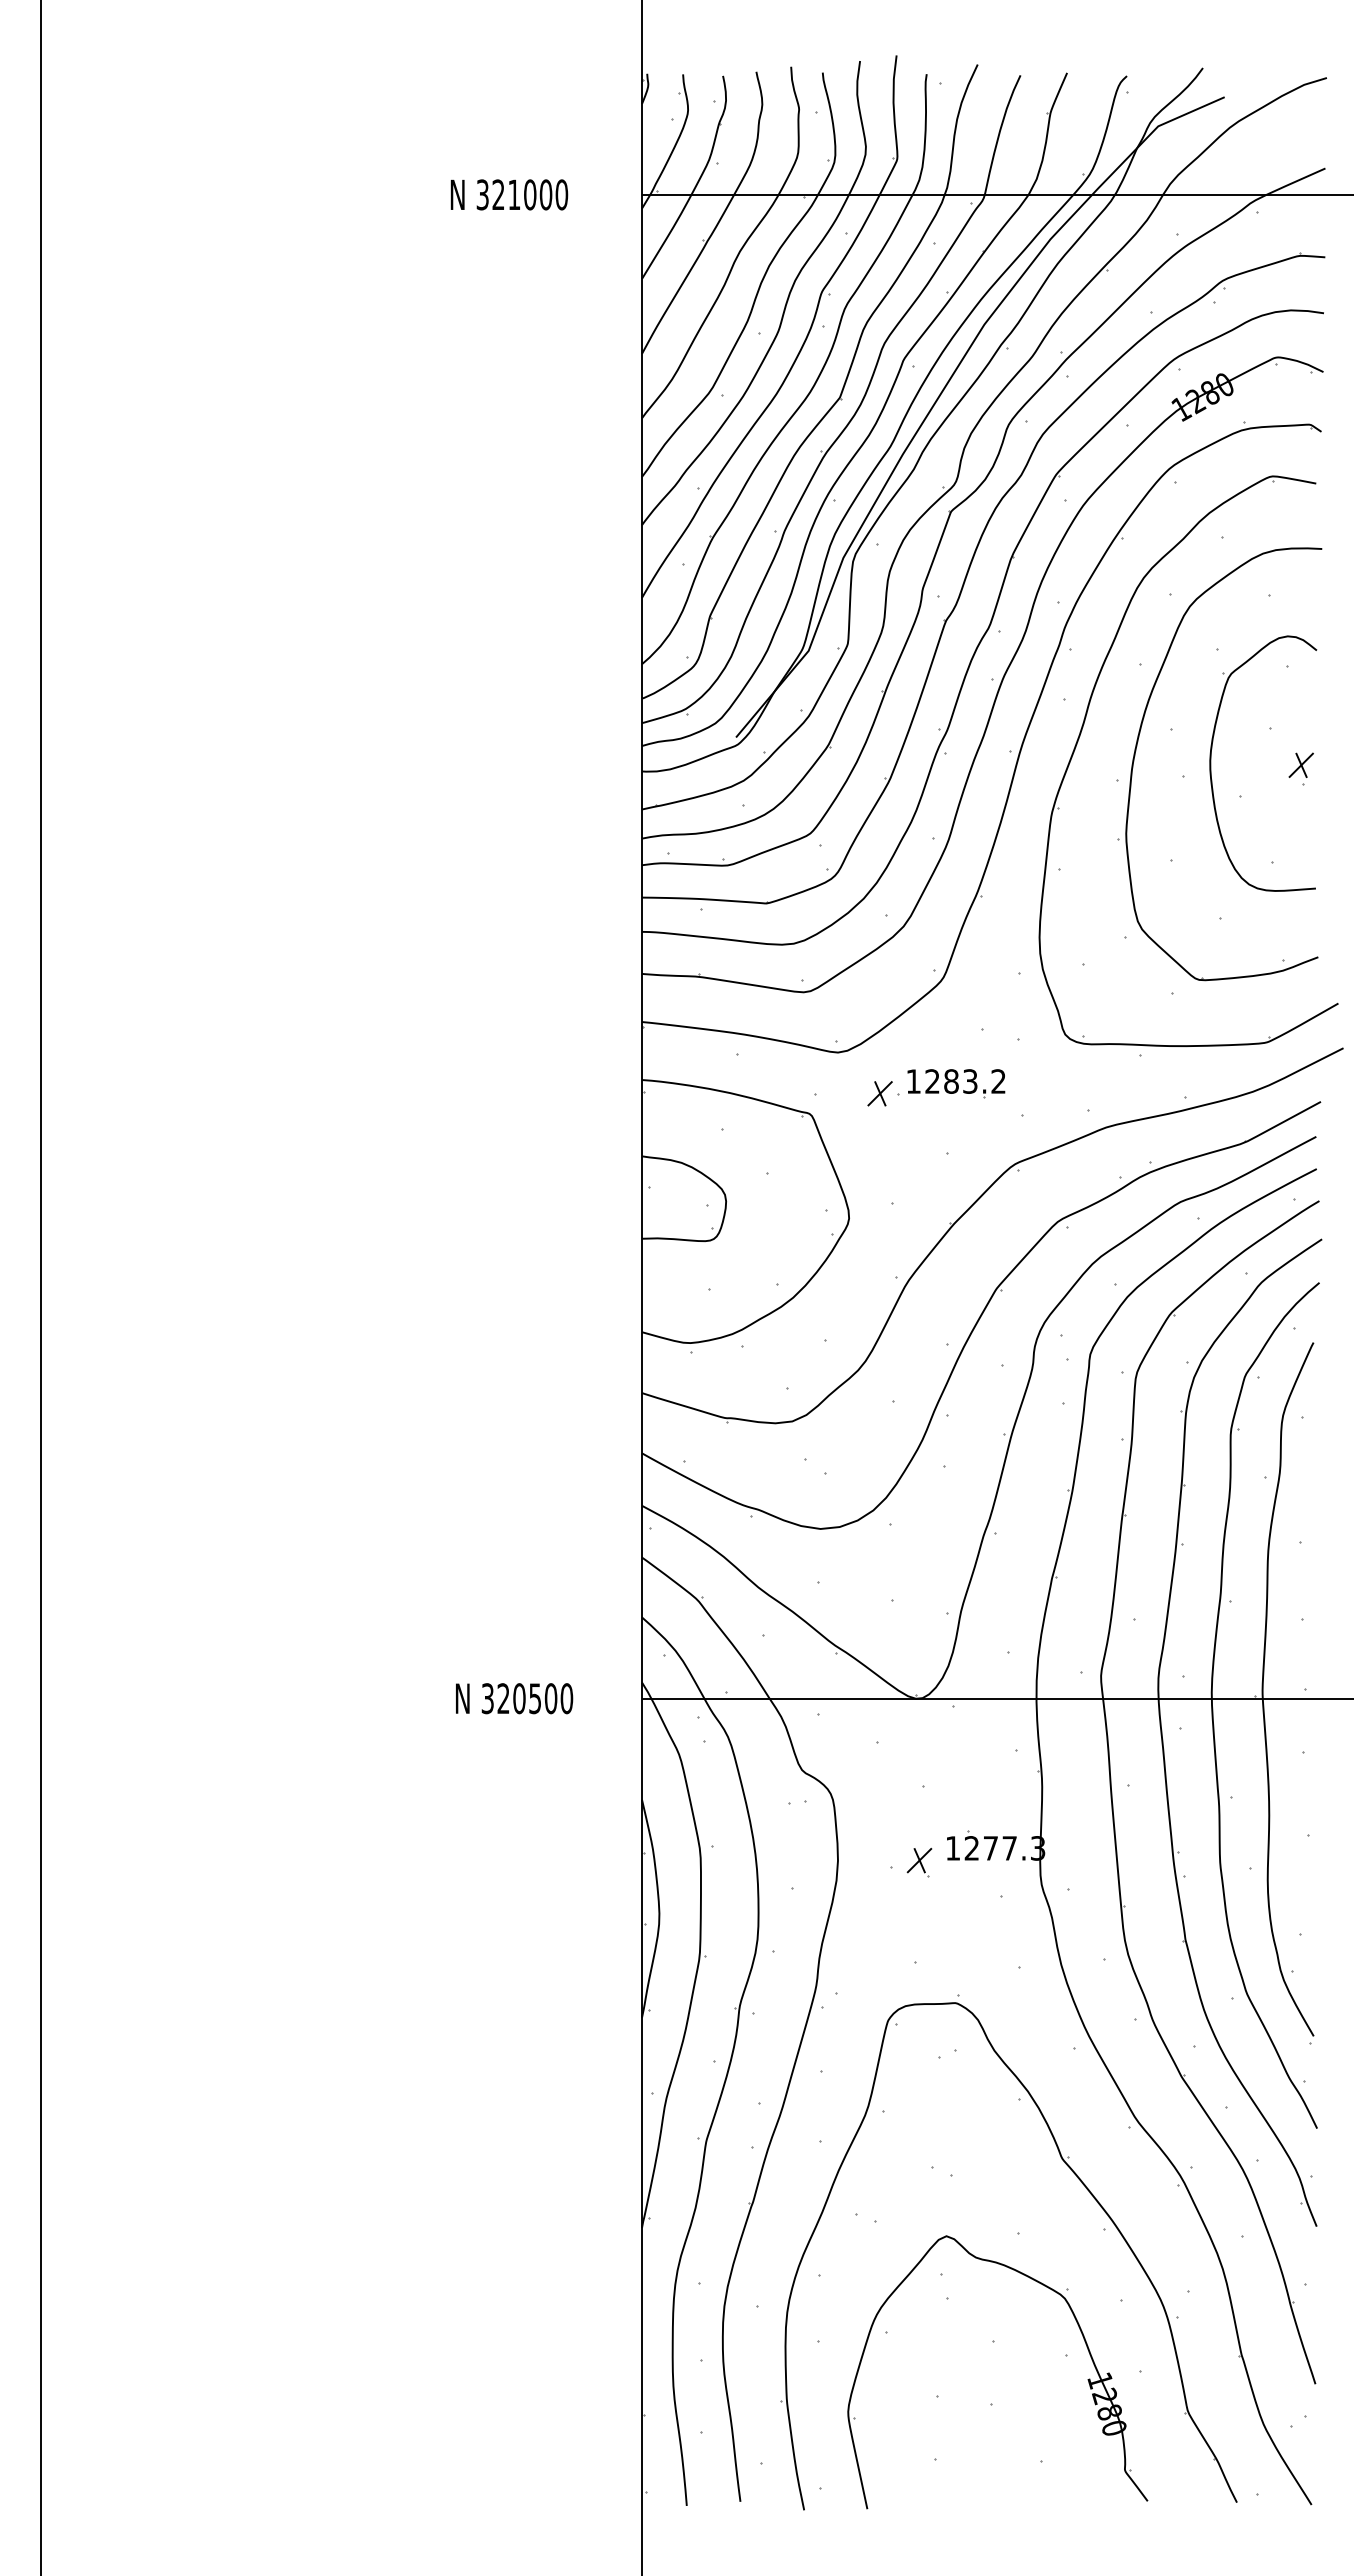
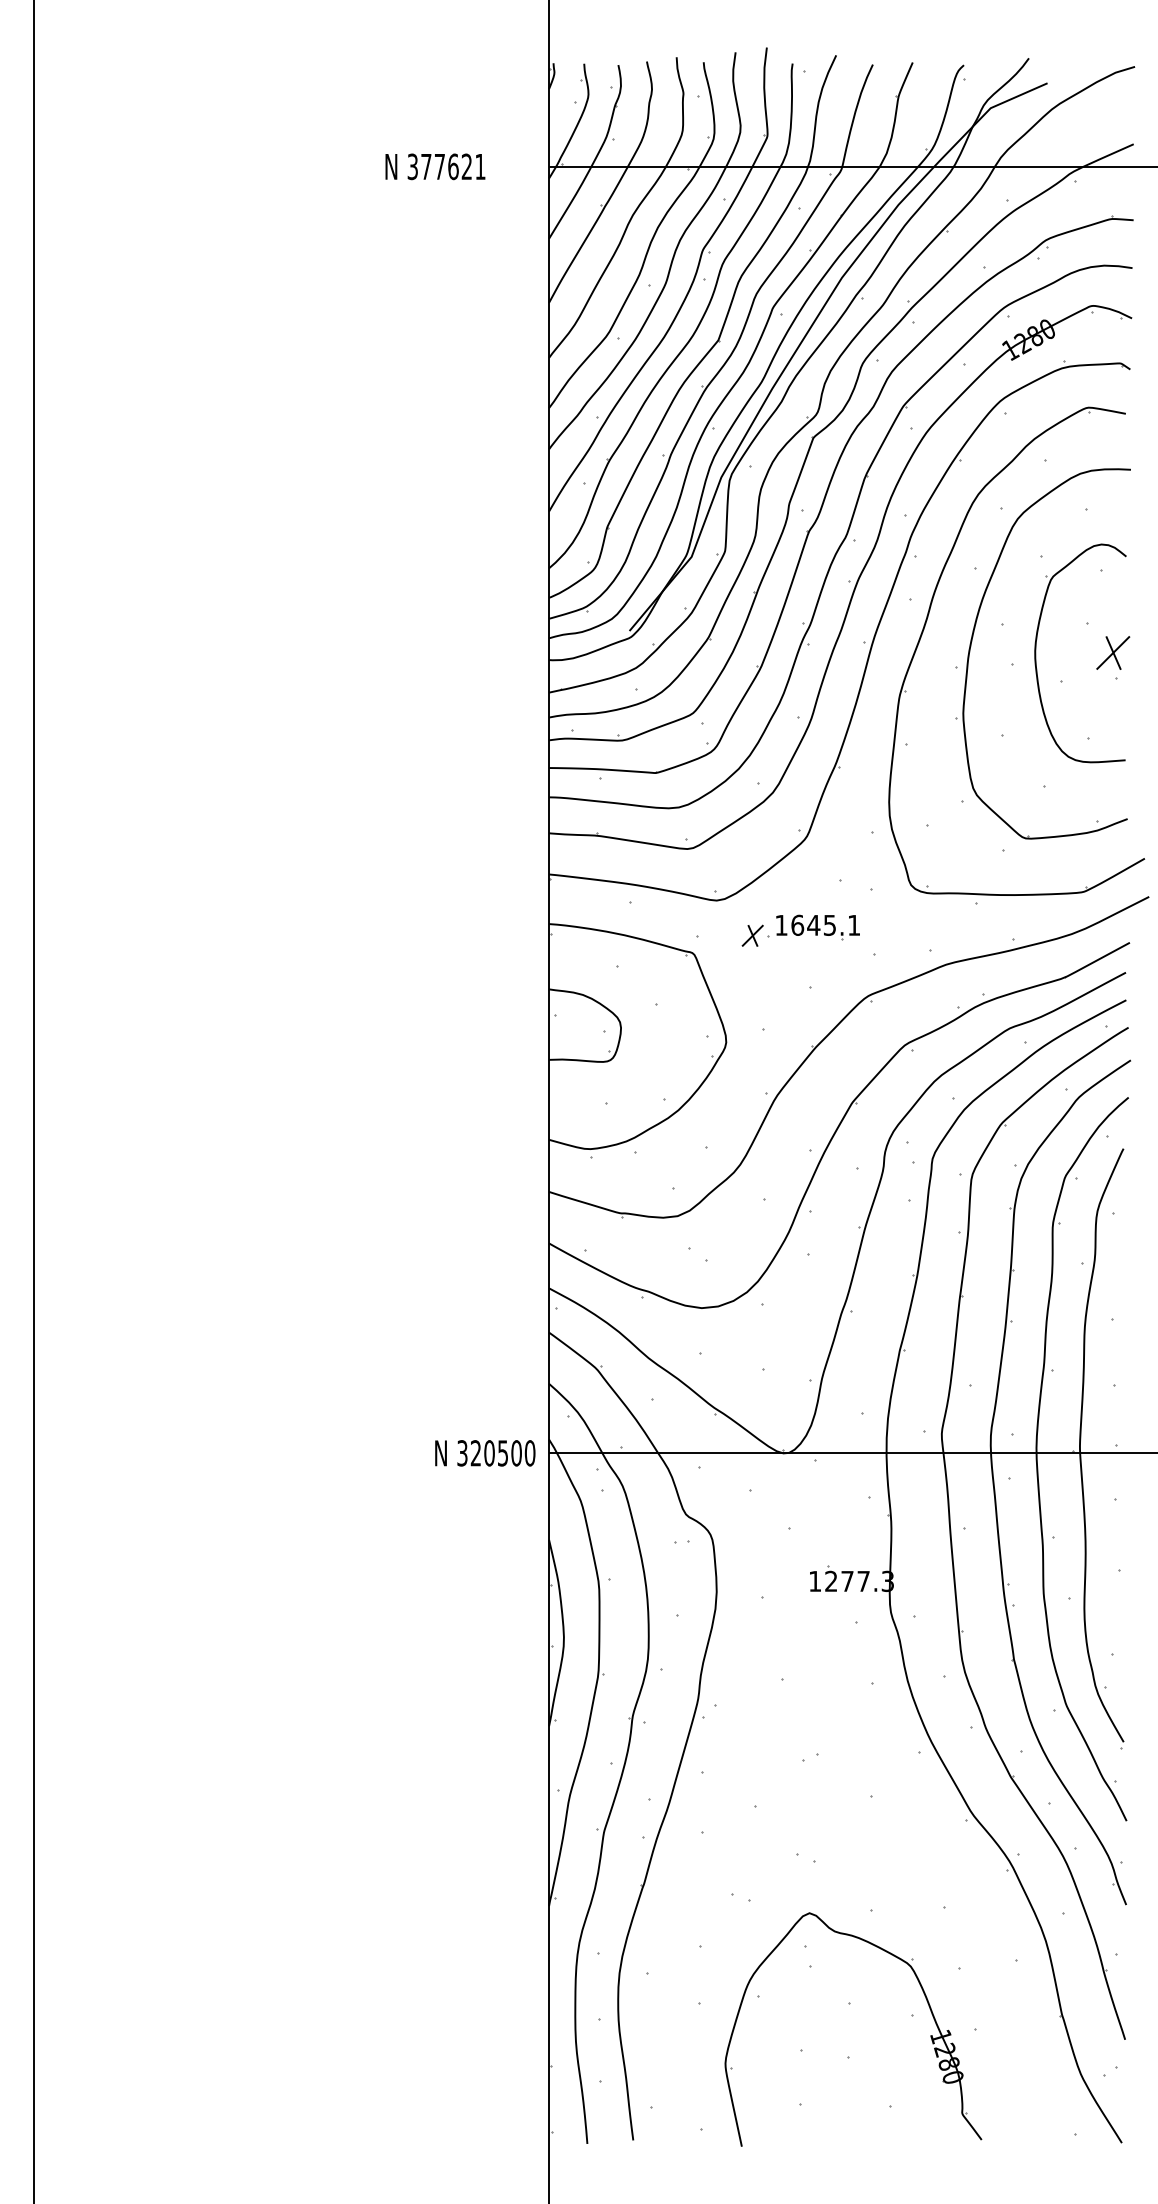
text: (530, 194) -> (453, 166), 321000 -> 377621
part: (1300, 768) -> (1112, 657), size x1.6
text: (965, 1081) -> (825, 925), 1283.2 -> 1645.1
text: (514, 1698) -> (485, 1453), moved
part: (919, 1862) -> (786, 1593), removed
part: (1086, 2189) -> (929, 1873), removed

